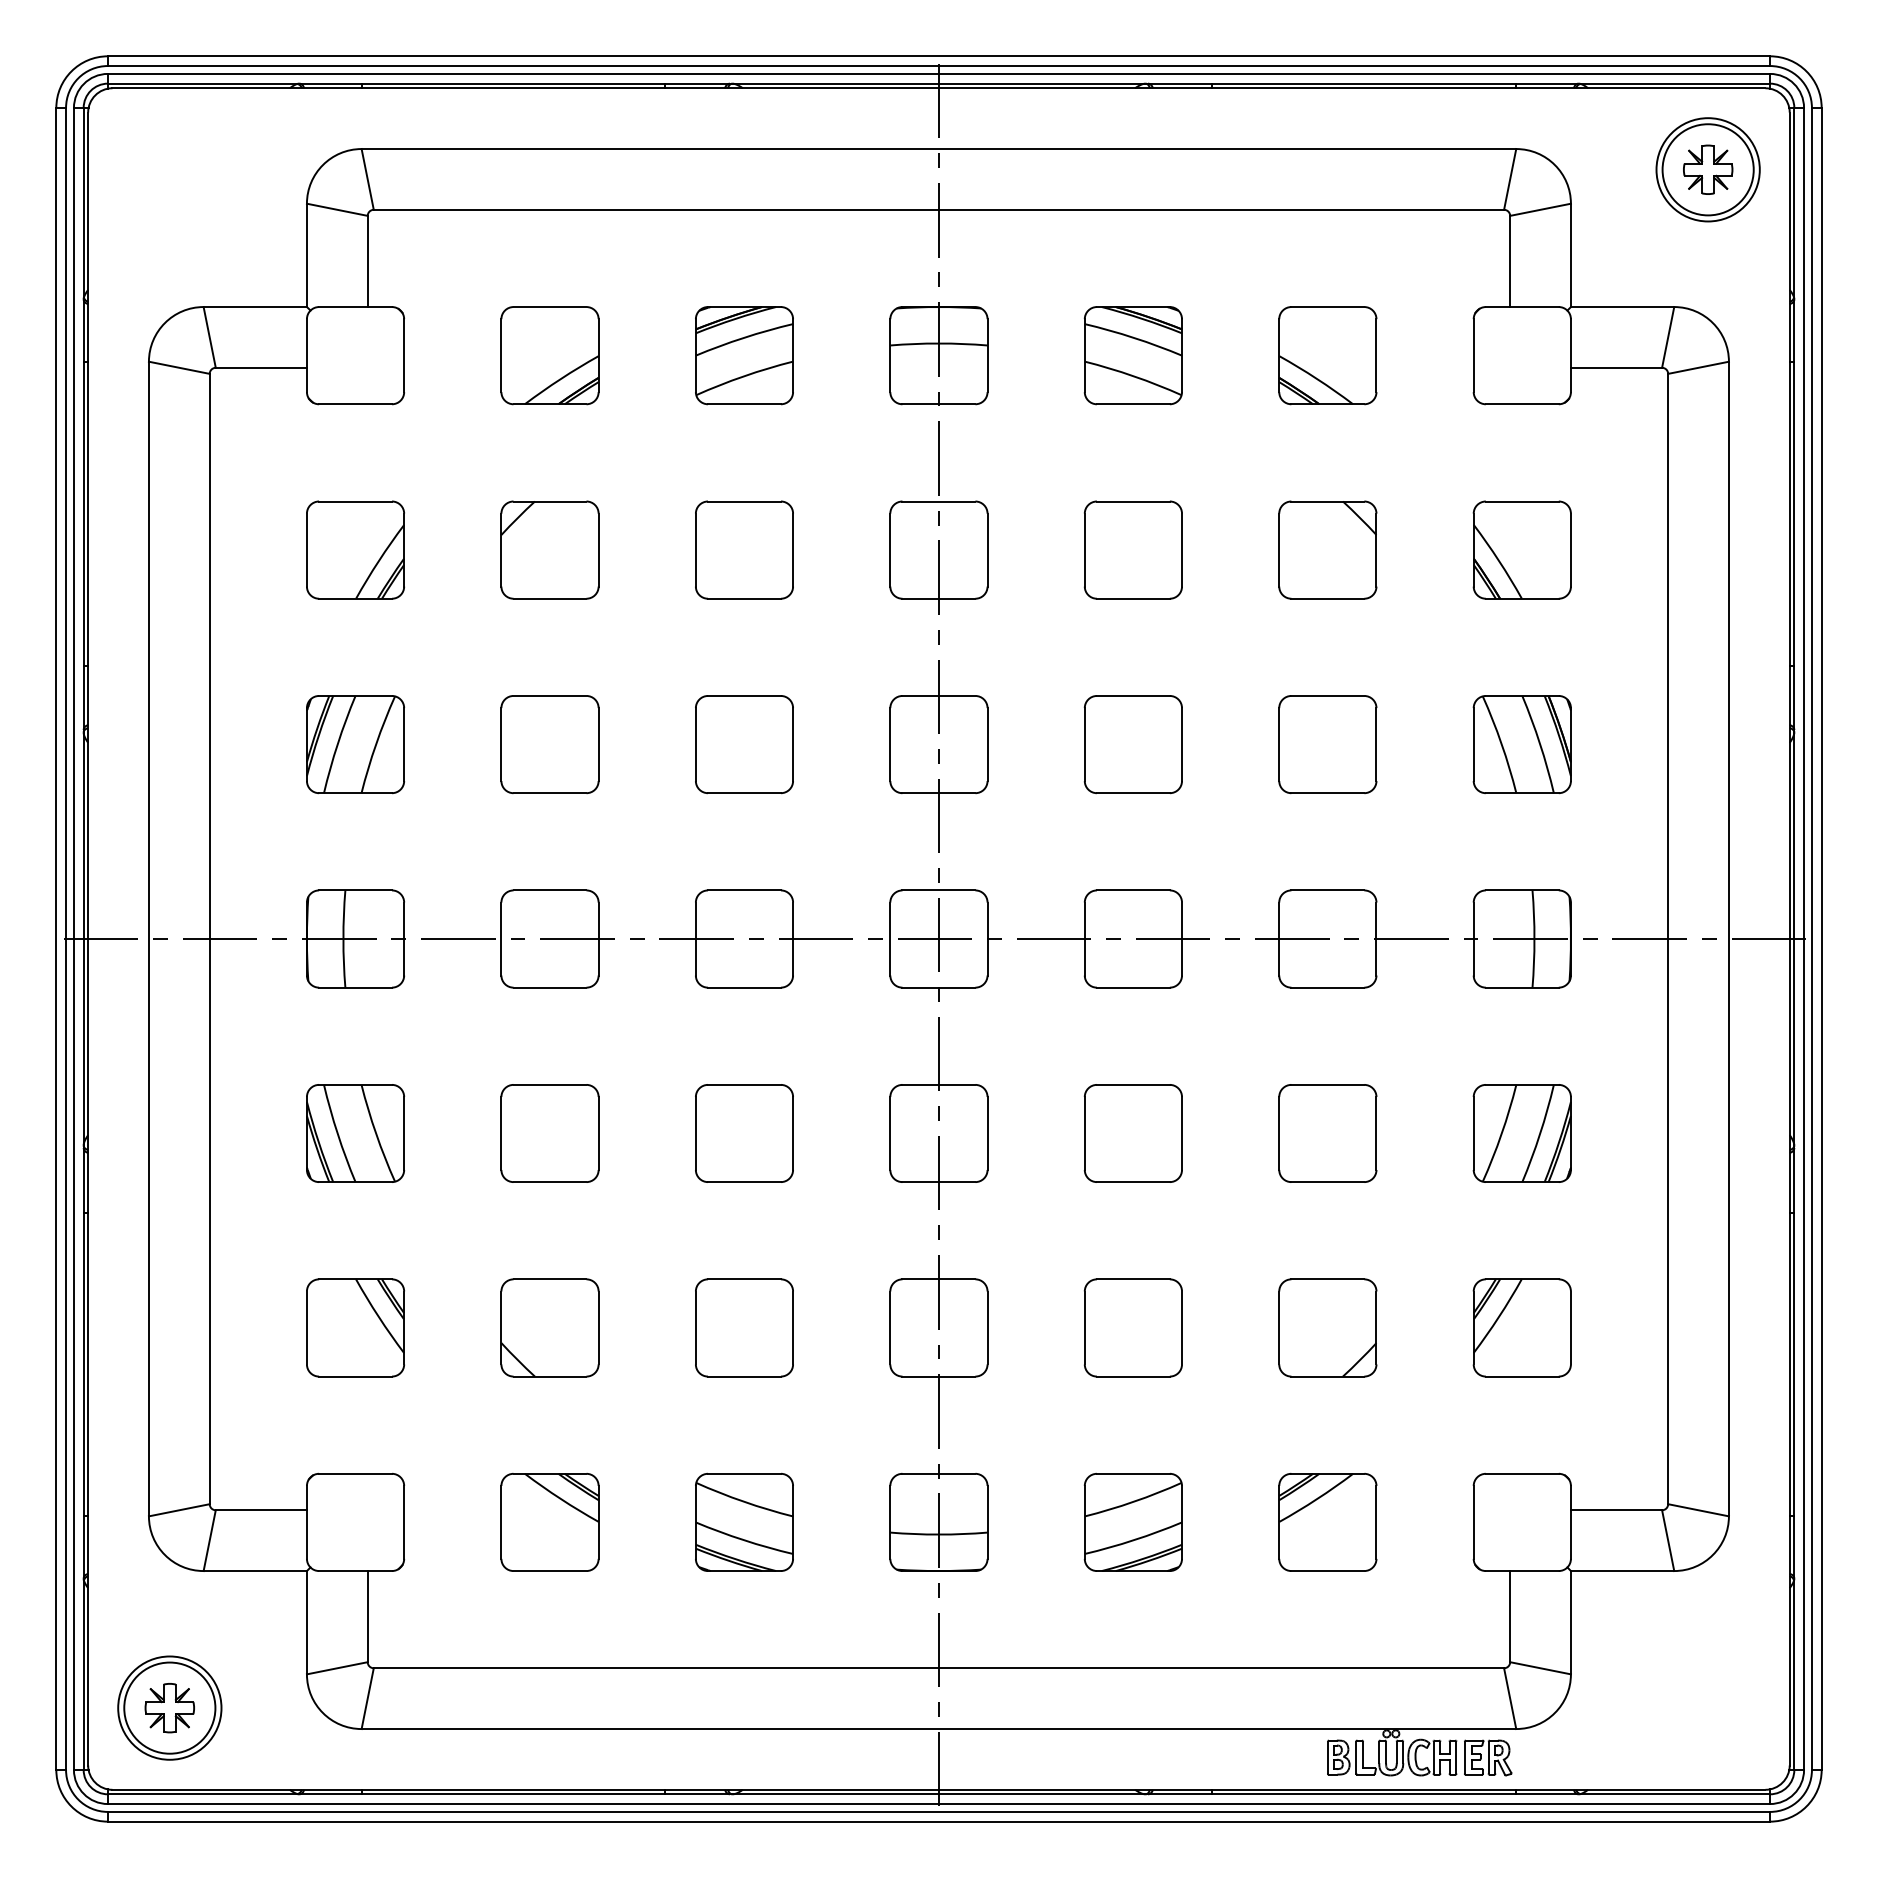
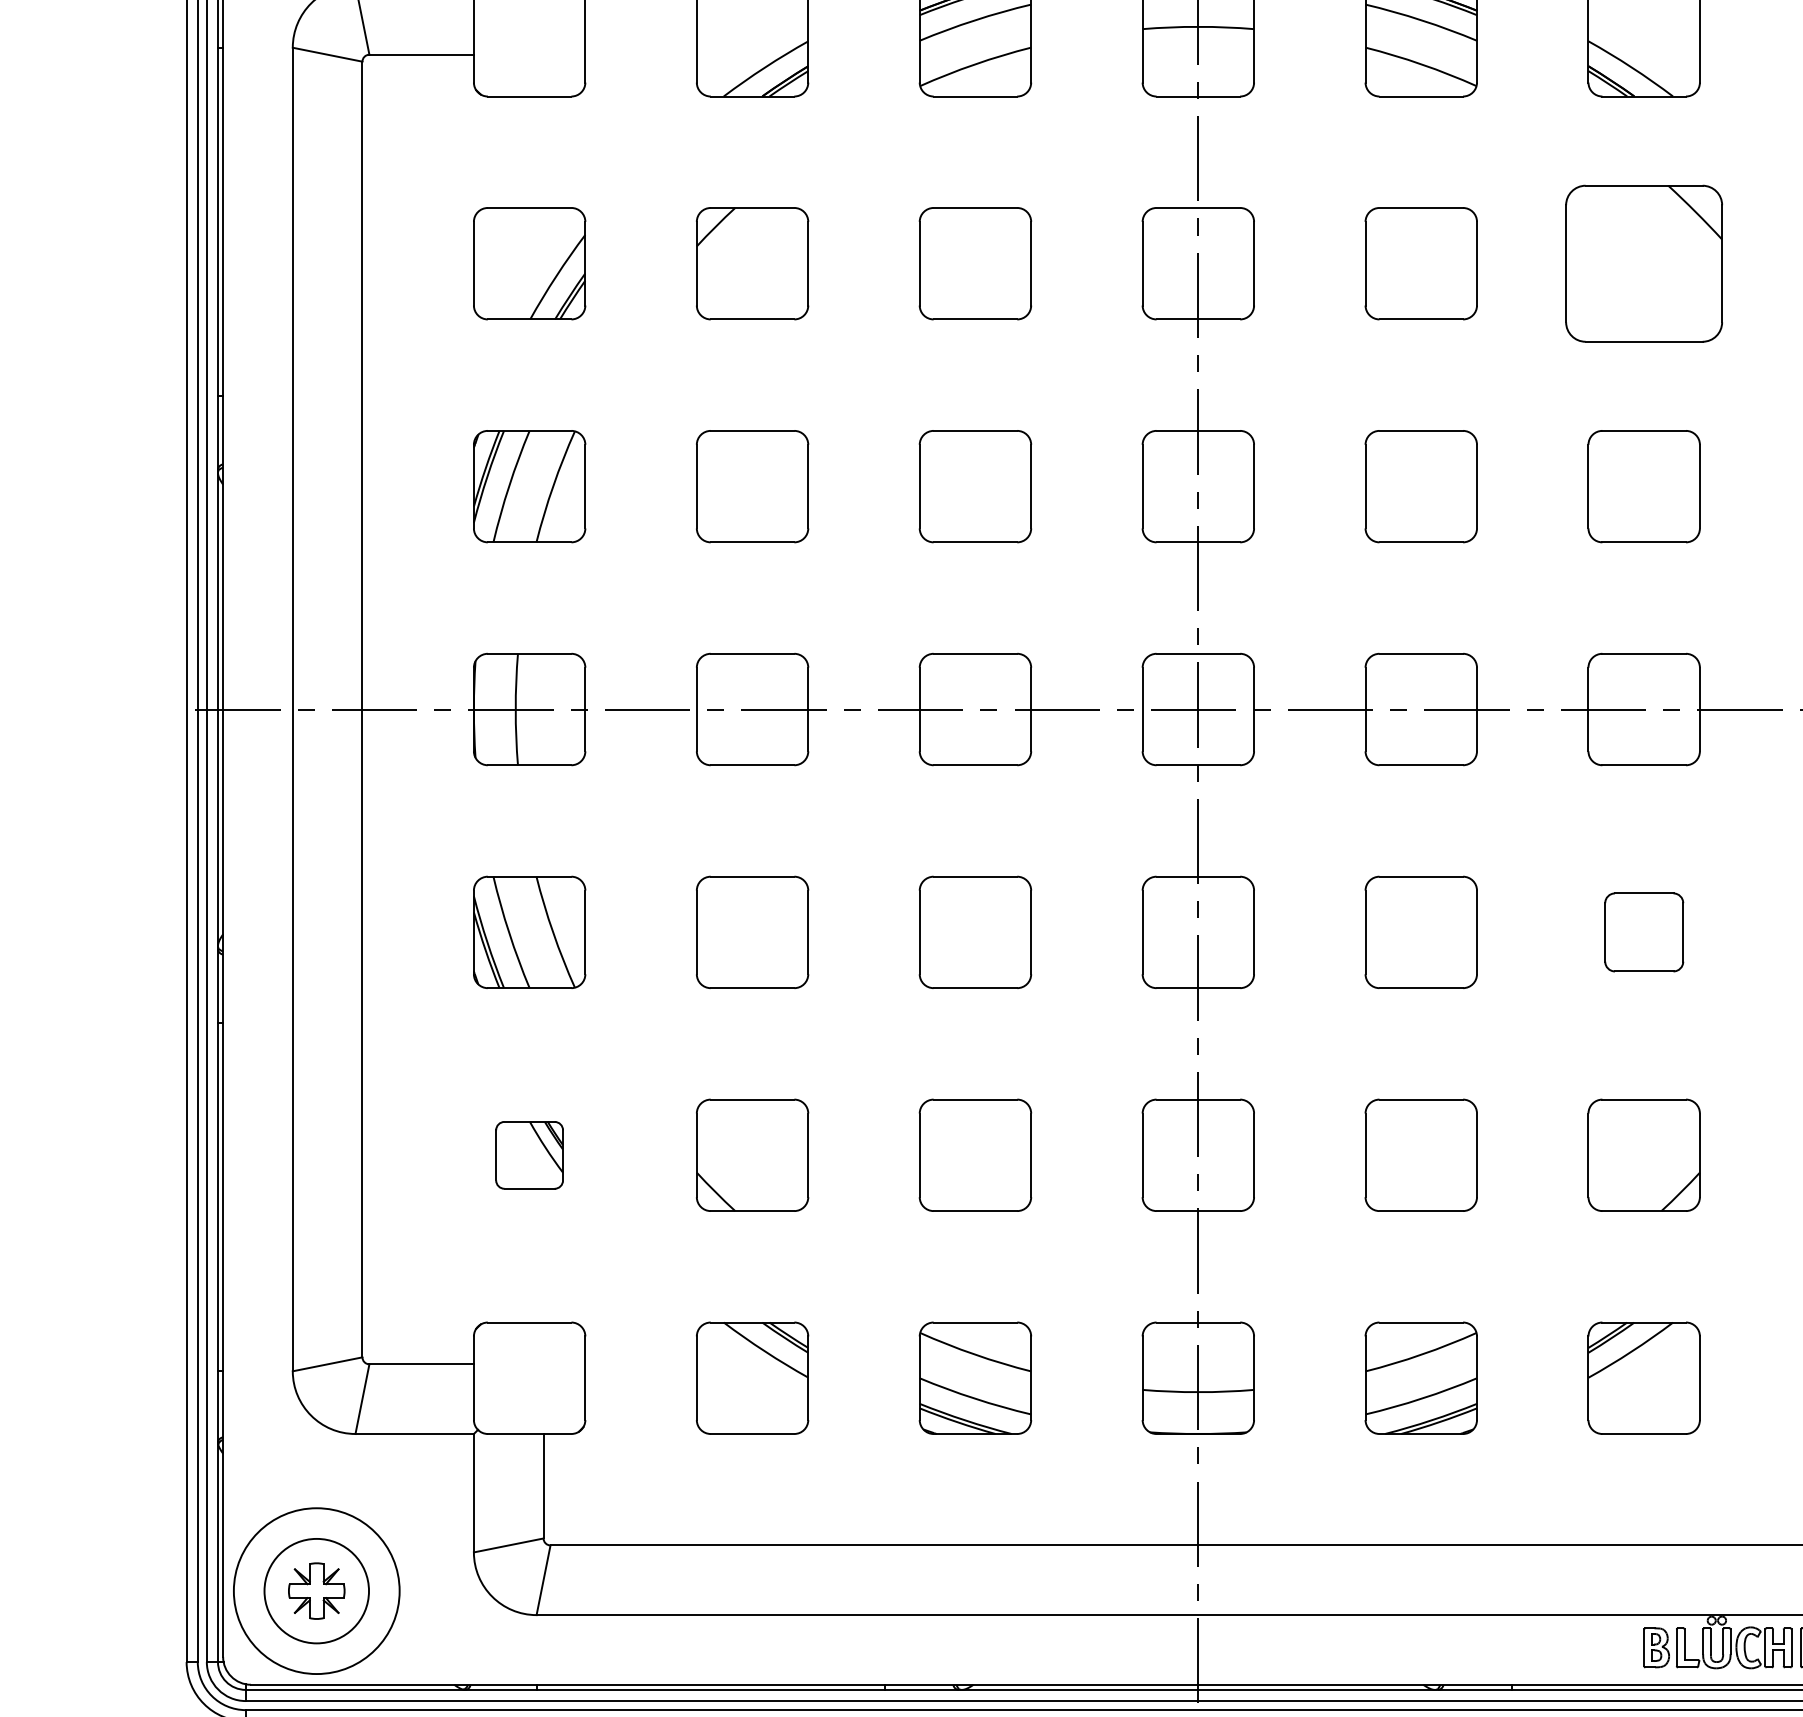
part: (1327, 549) -> (1643, 262), size x1.4
part: (1327, 1133) -> (1643, 932), size x0.7
part: (355, 1327) -> (529, 1154), size x0.6
circle: (169, 1707) -> (316, 1590), size x1.4

